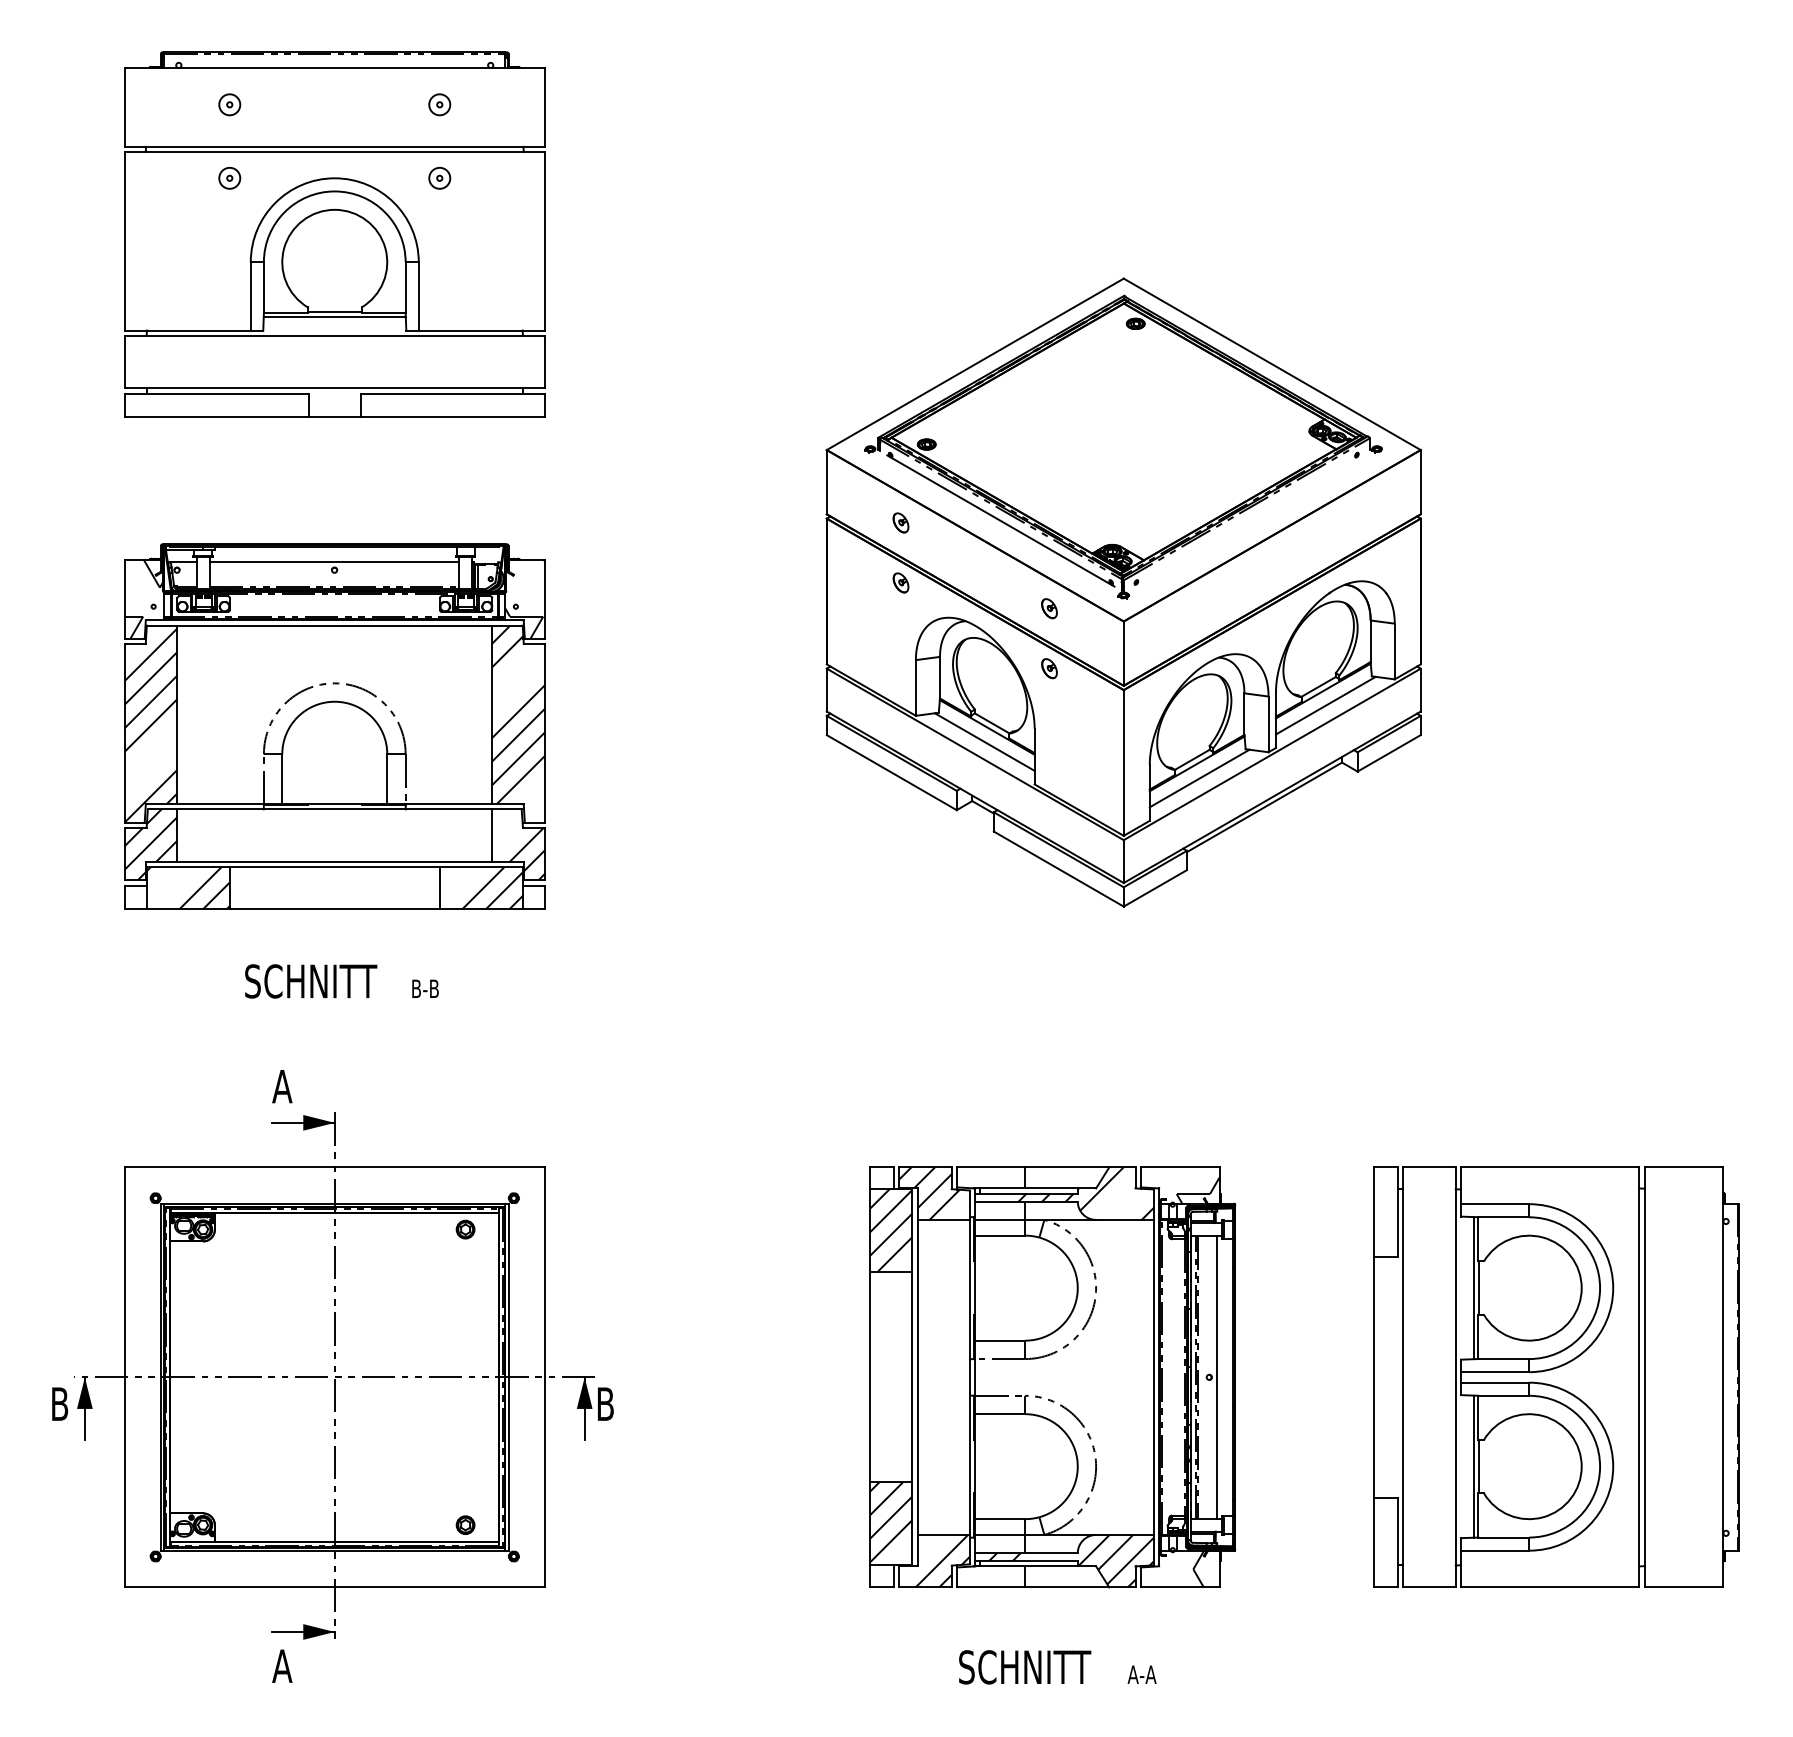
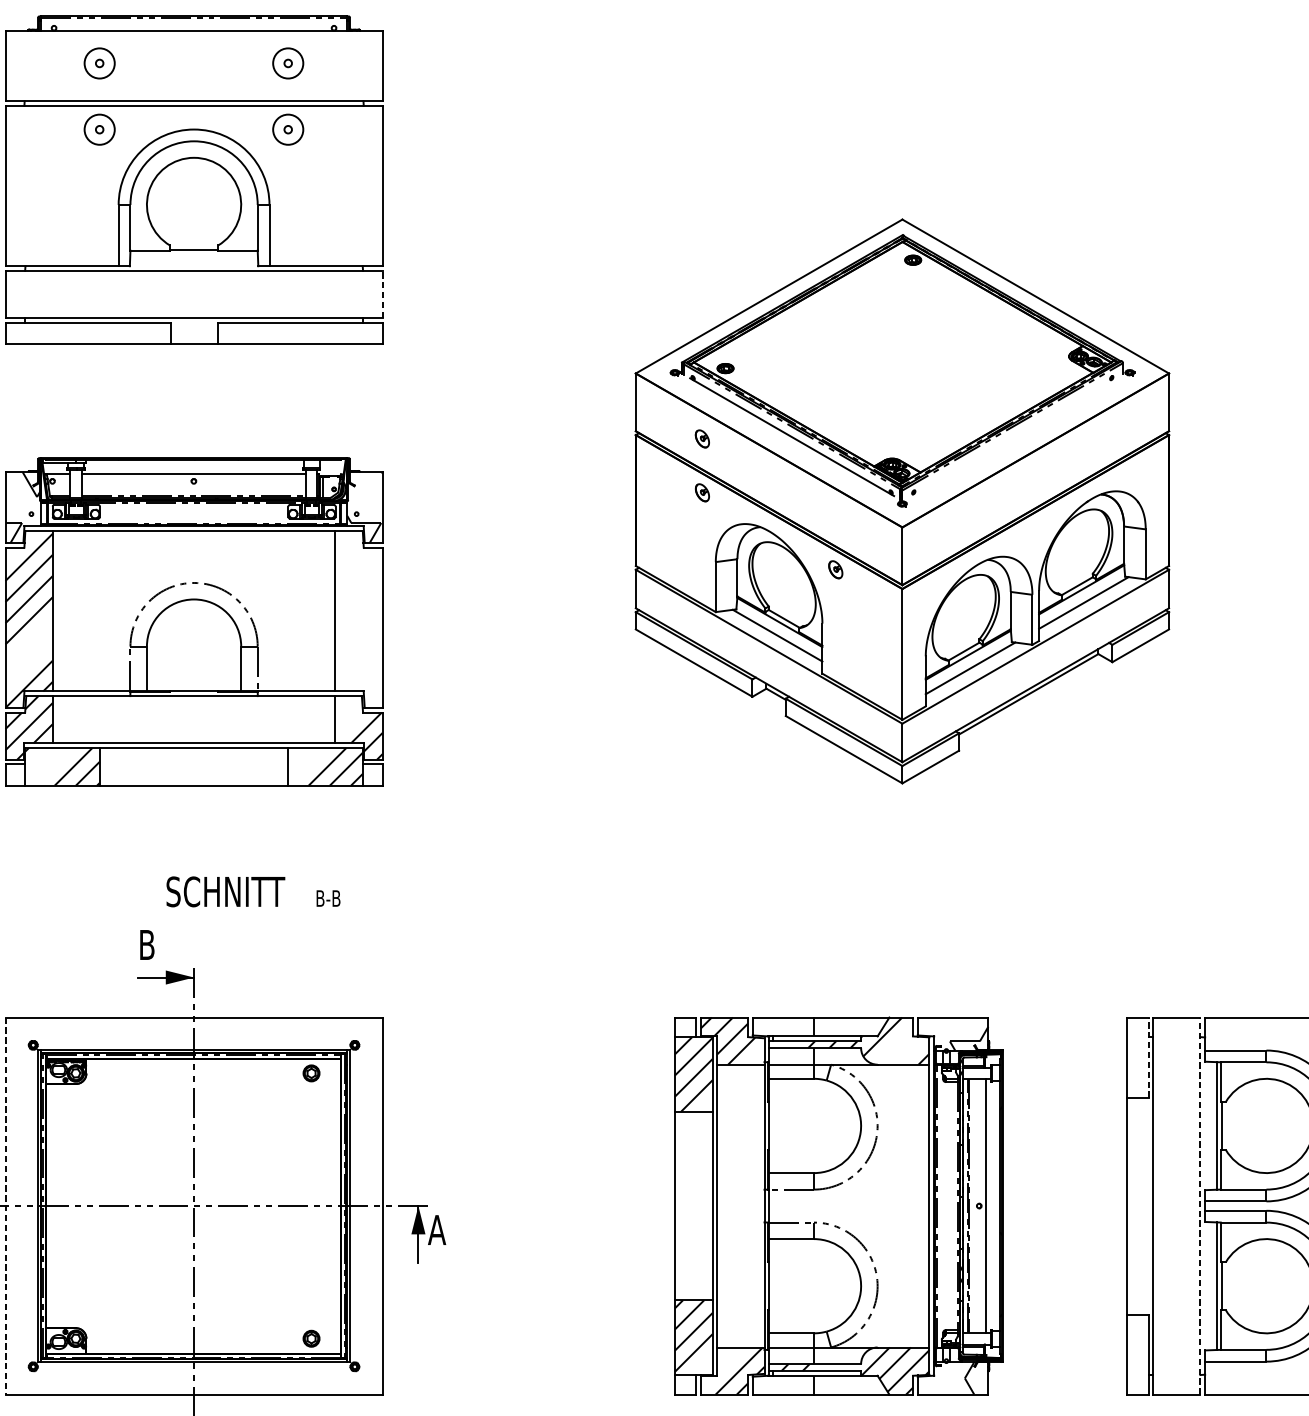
part: (229, 104) -> (99, 63), size x1.6
part: (439, 104) -> (288, 63), size x1.6
part: (229, 177) -> (99, 128), size x1.6
part: (439, 177) -> (288, 128), size x1.6
line: (334, 317) -> (193, 254), removed
line: (544, 361) -> (382, 293), solid -> dashed
part: (1049, 608) -> (835, 515), removed
hatch: (518, 714) -> (359, 610), removed
text: (341, 981) -> (253, 891), moved
text: (282, 1086) -> (147, 944), A -> B
line: (1397, 1212) -> (1148, 1058), solid -> dashed
line: (124, 1377) -> (5, 1206), solid -> dashed
line: (1455, 1377) -> (1200, 1206), solid -> dashed
text: (605, 1403) -> (437, 1229), B -> A

